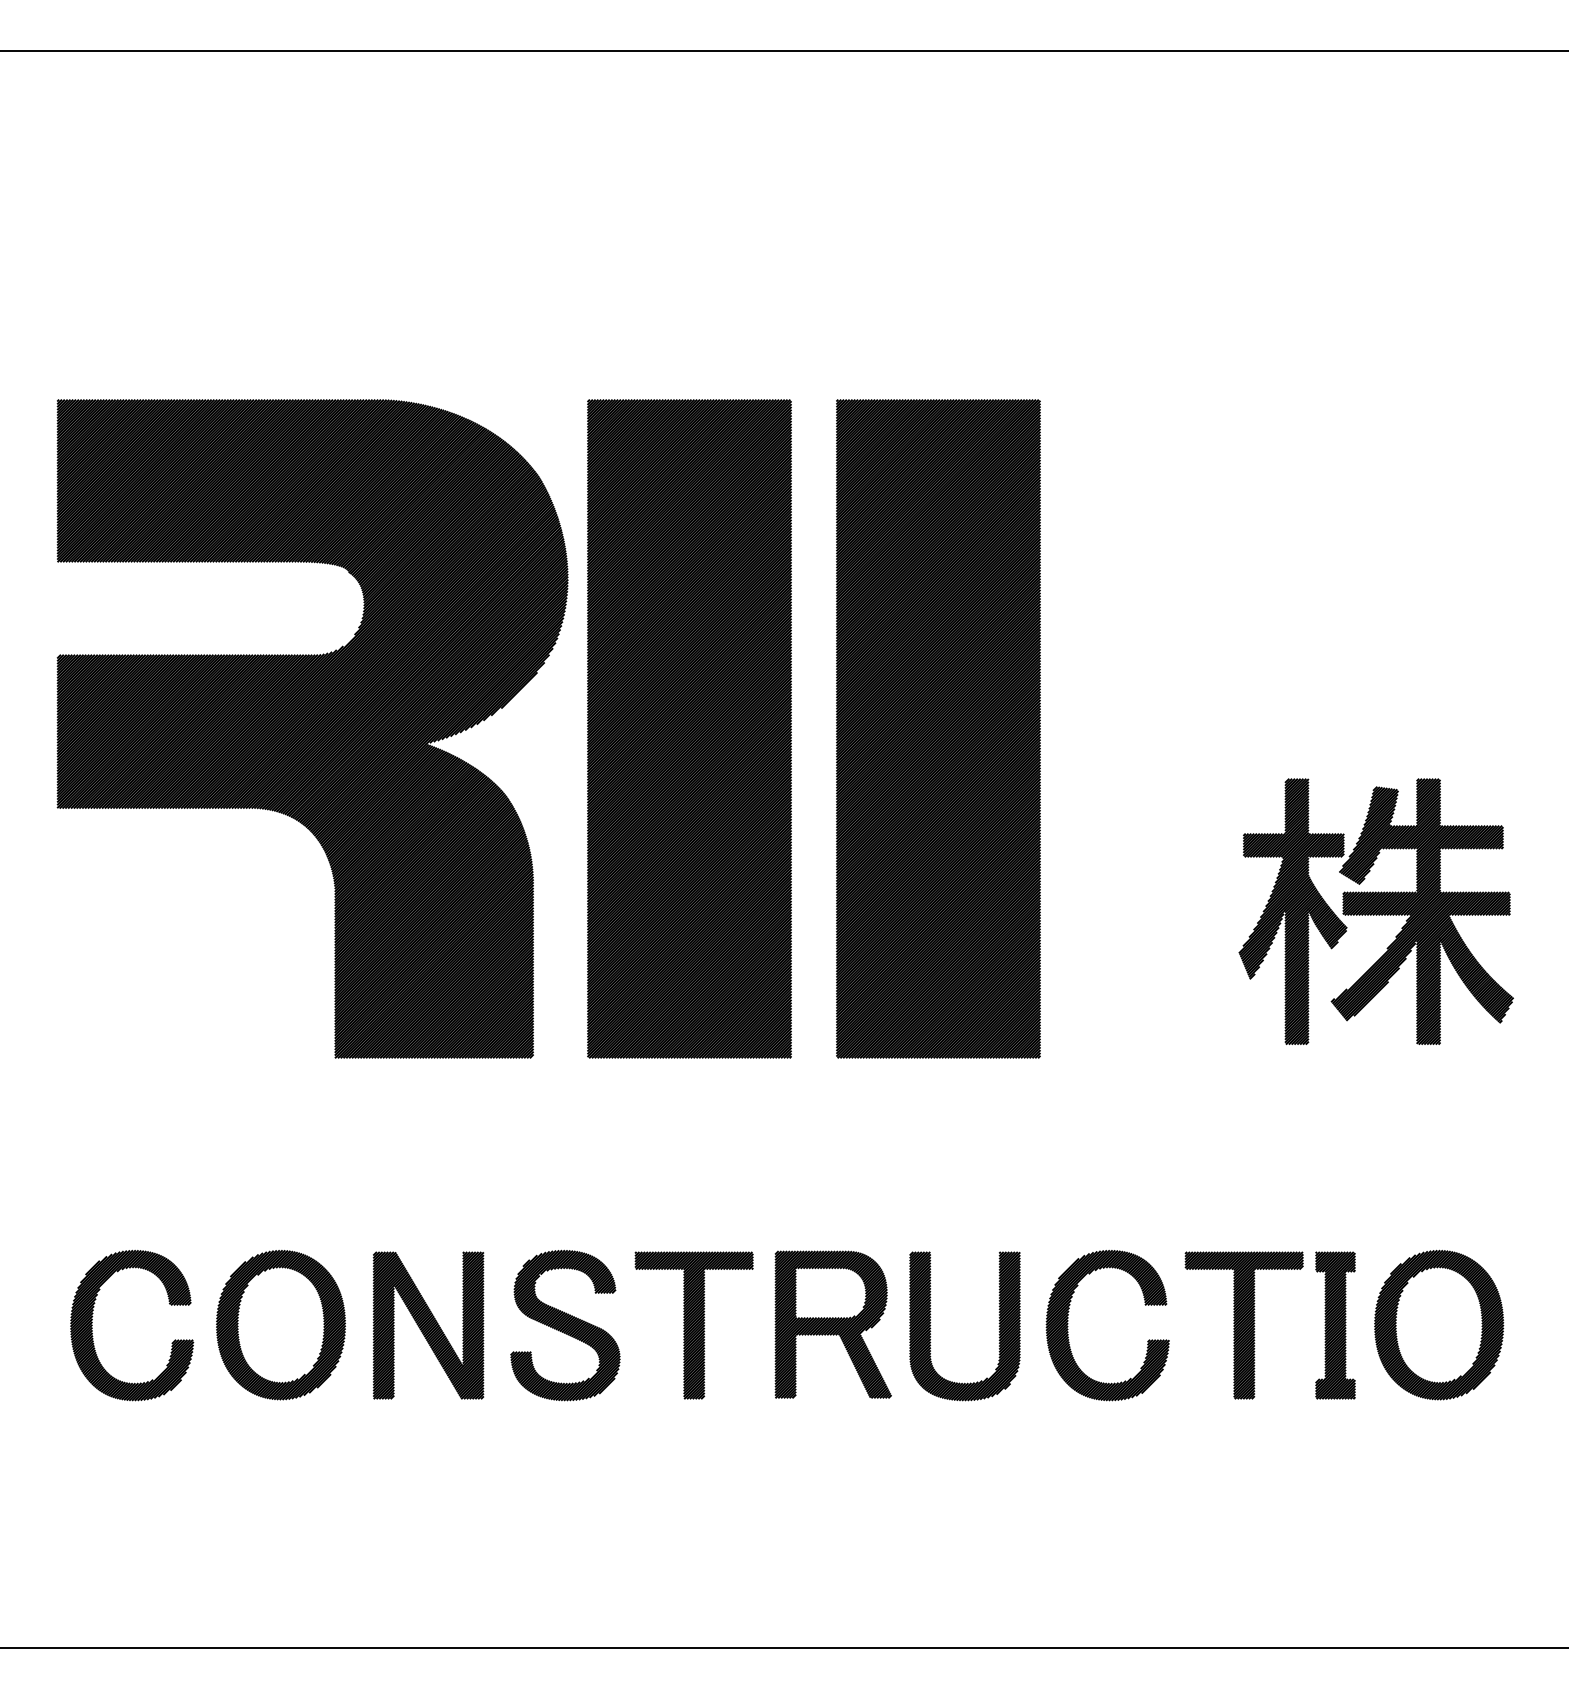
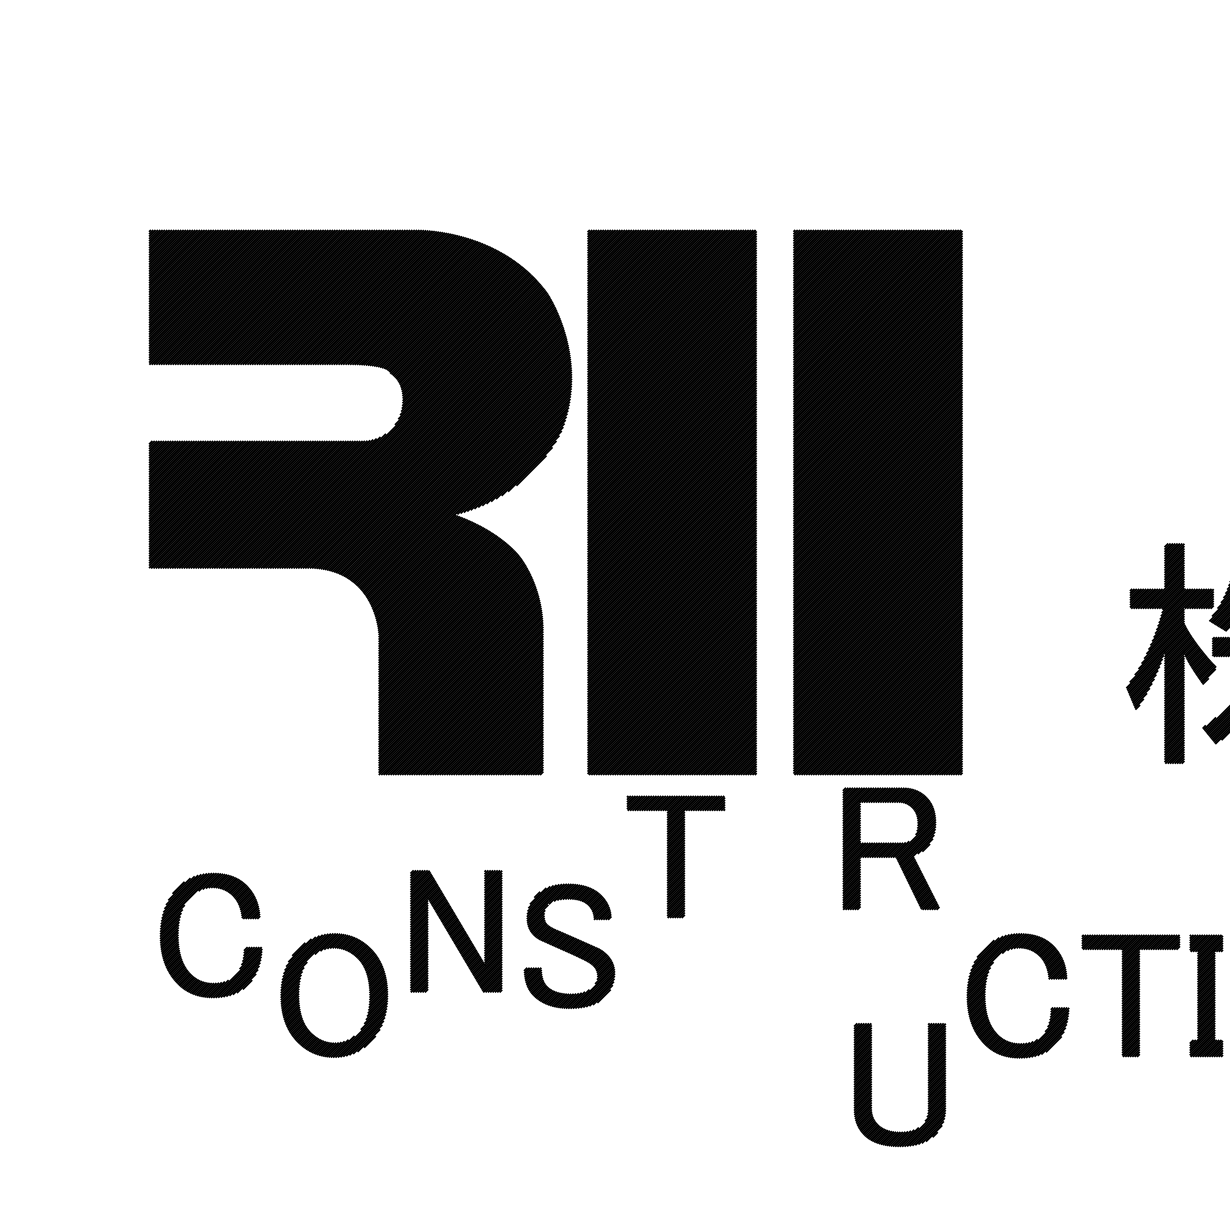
part: (832, 1324) -> (890, 848), moved
part: (92, 1325) -> (178, 935), moved
part: (428, 1325) -> (456, 931), moved
part: (565, 1325) -> (569, 946), moved
part: (693, 1325) -> (675, 856), moved
part: (931, 1325) -> (872, 1084), moved

